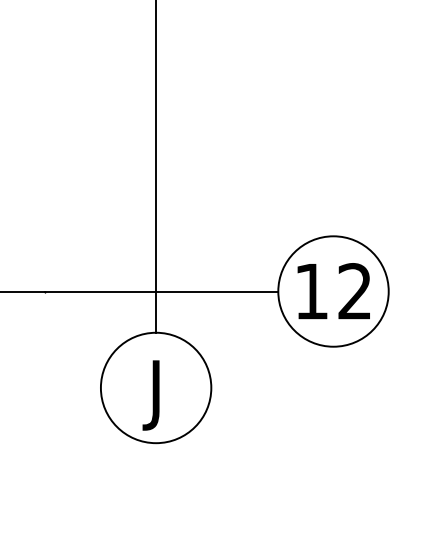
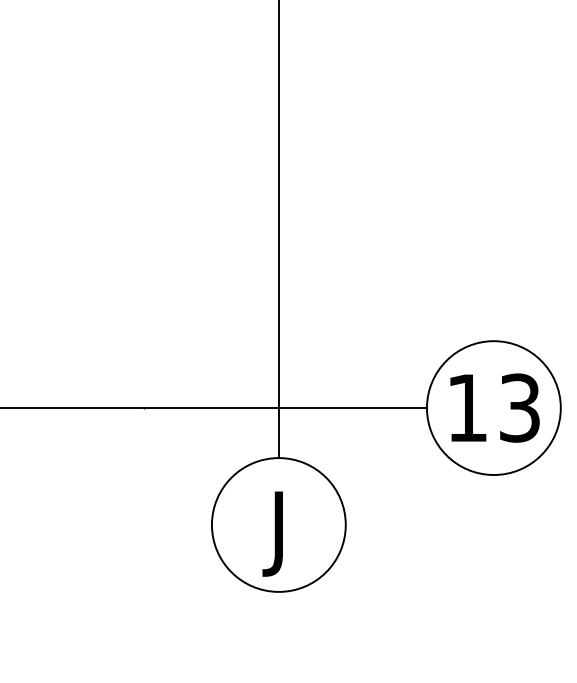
text: (354, 291) -> (519, 407), 12 -> 13

